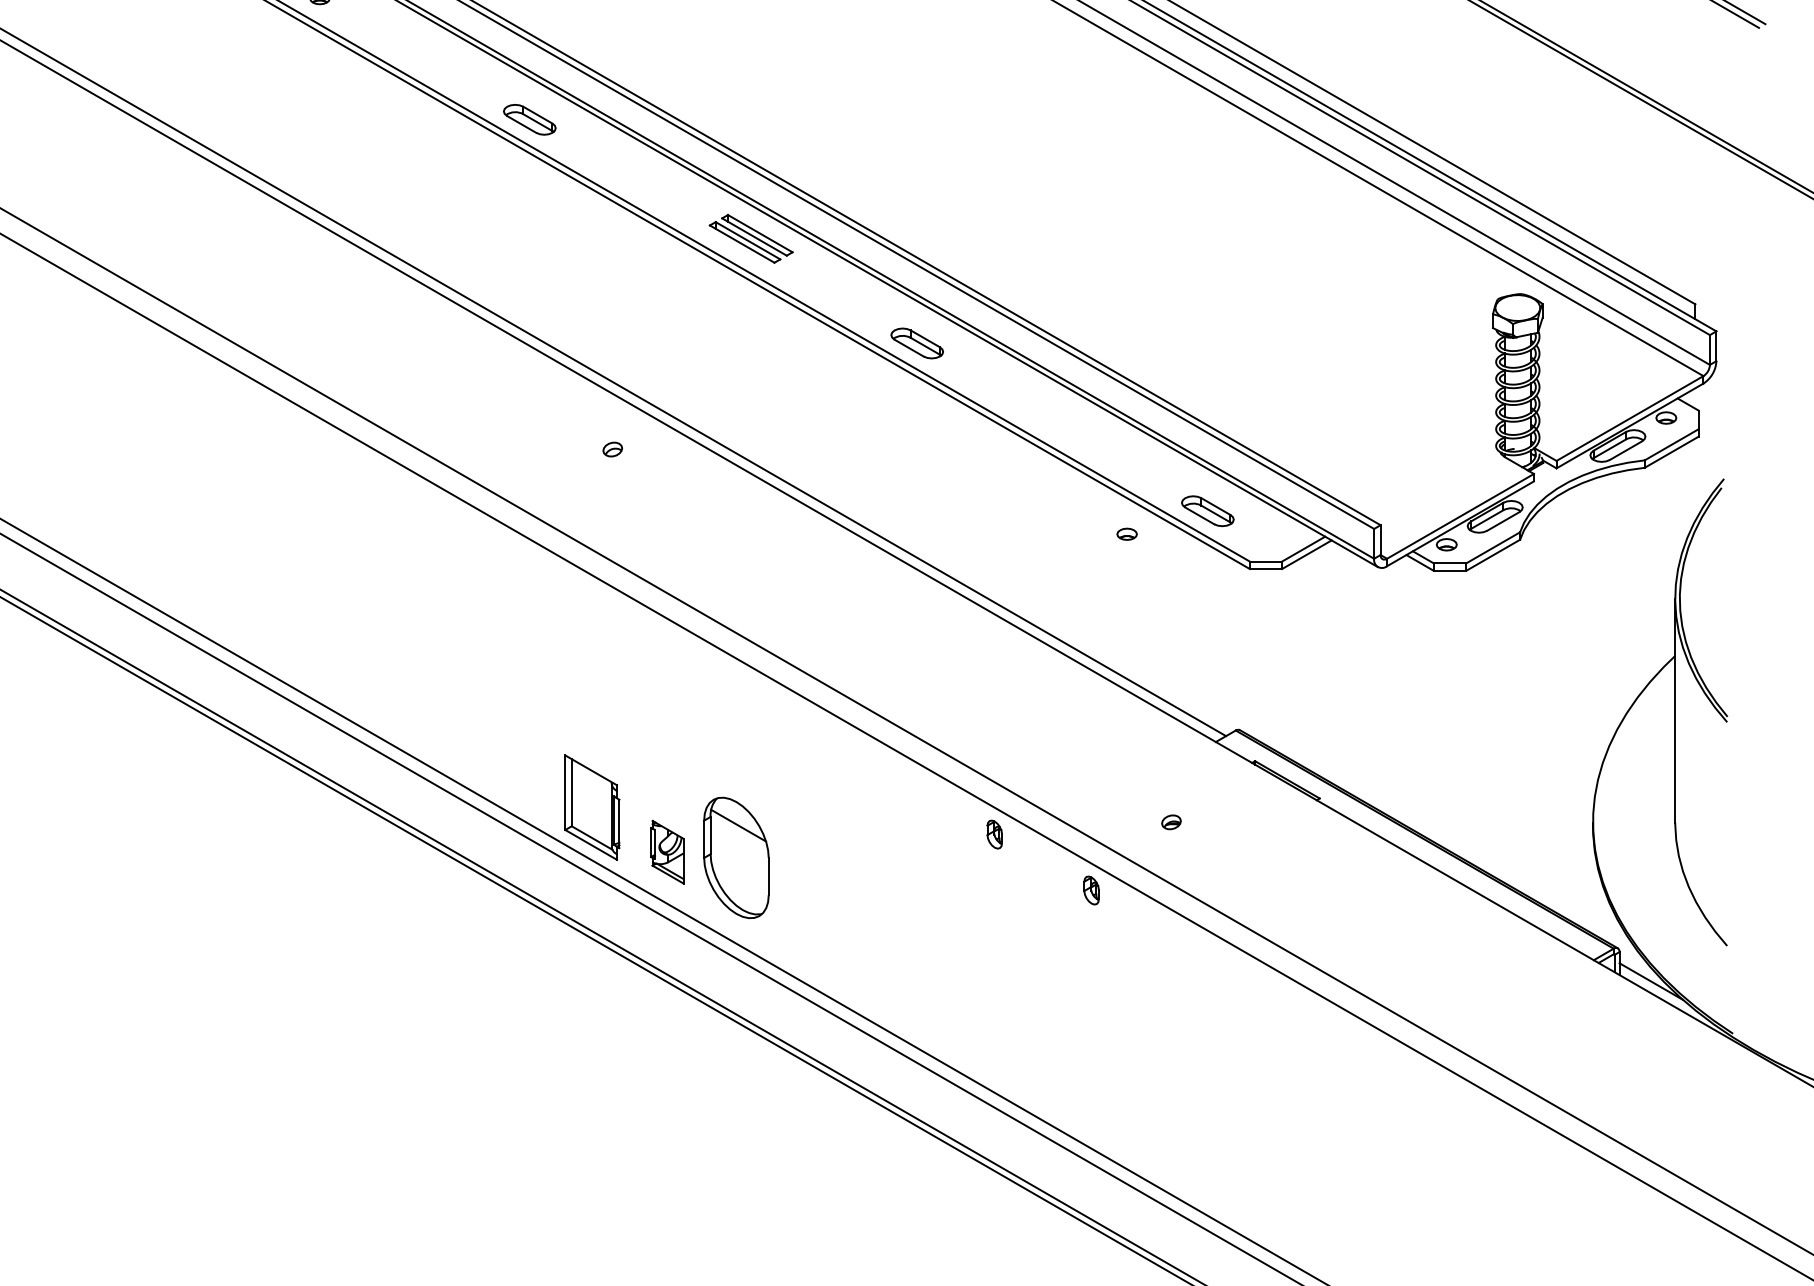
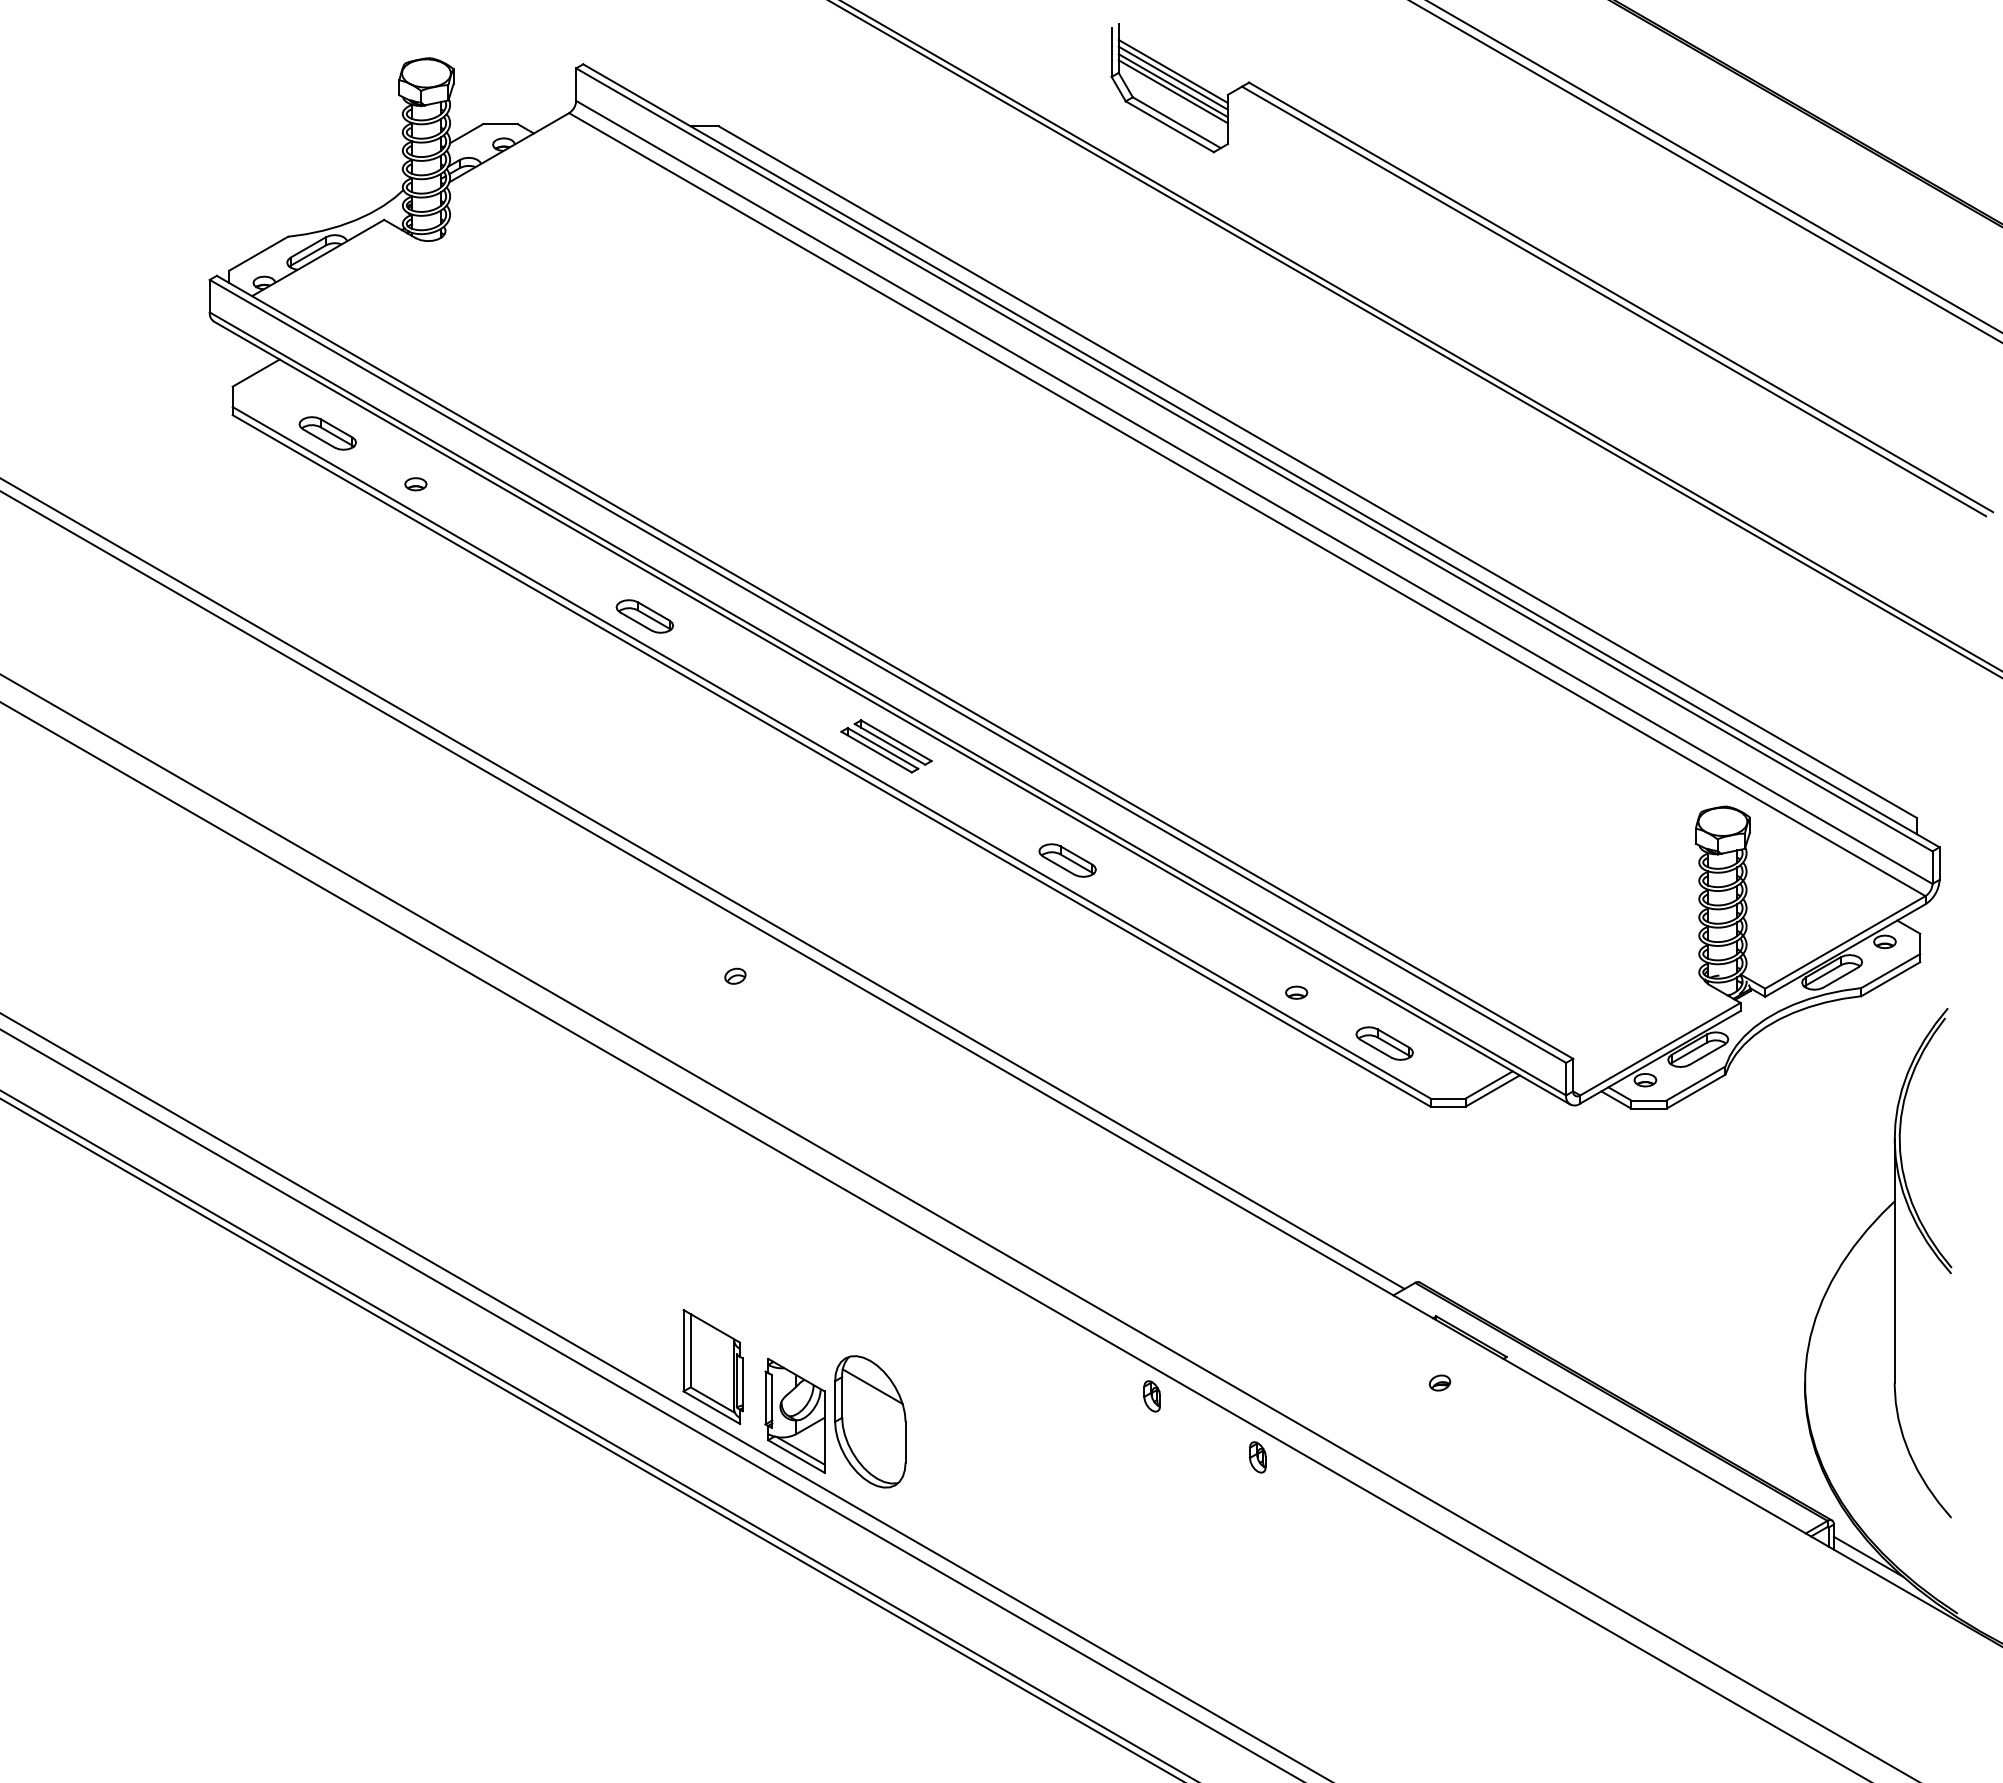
part: (1127, 534) -> (1296, 992), moved
part: (1170, 821) -> (1439, 1382), moved
part: (666, 852) -> (794, 1415), size x1.67

